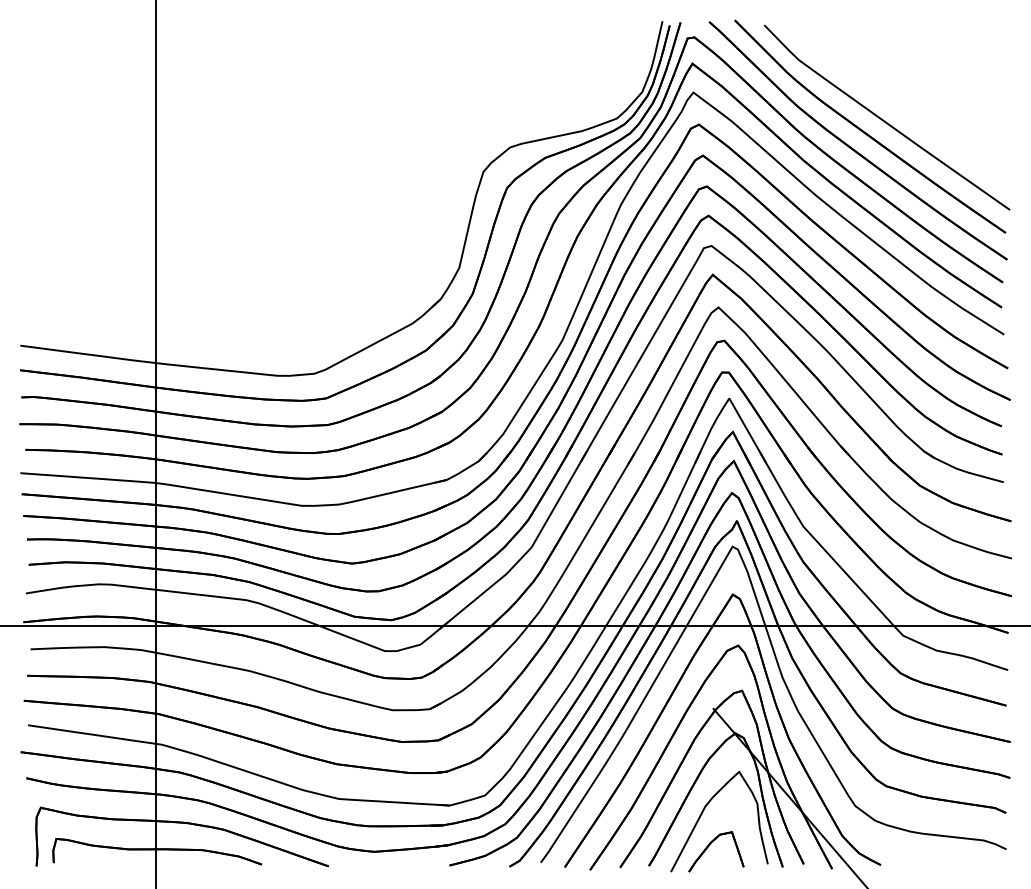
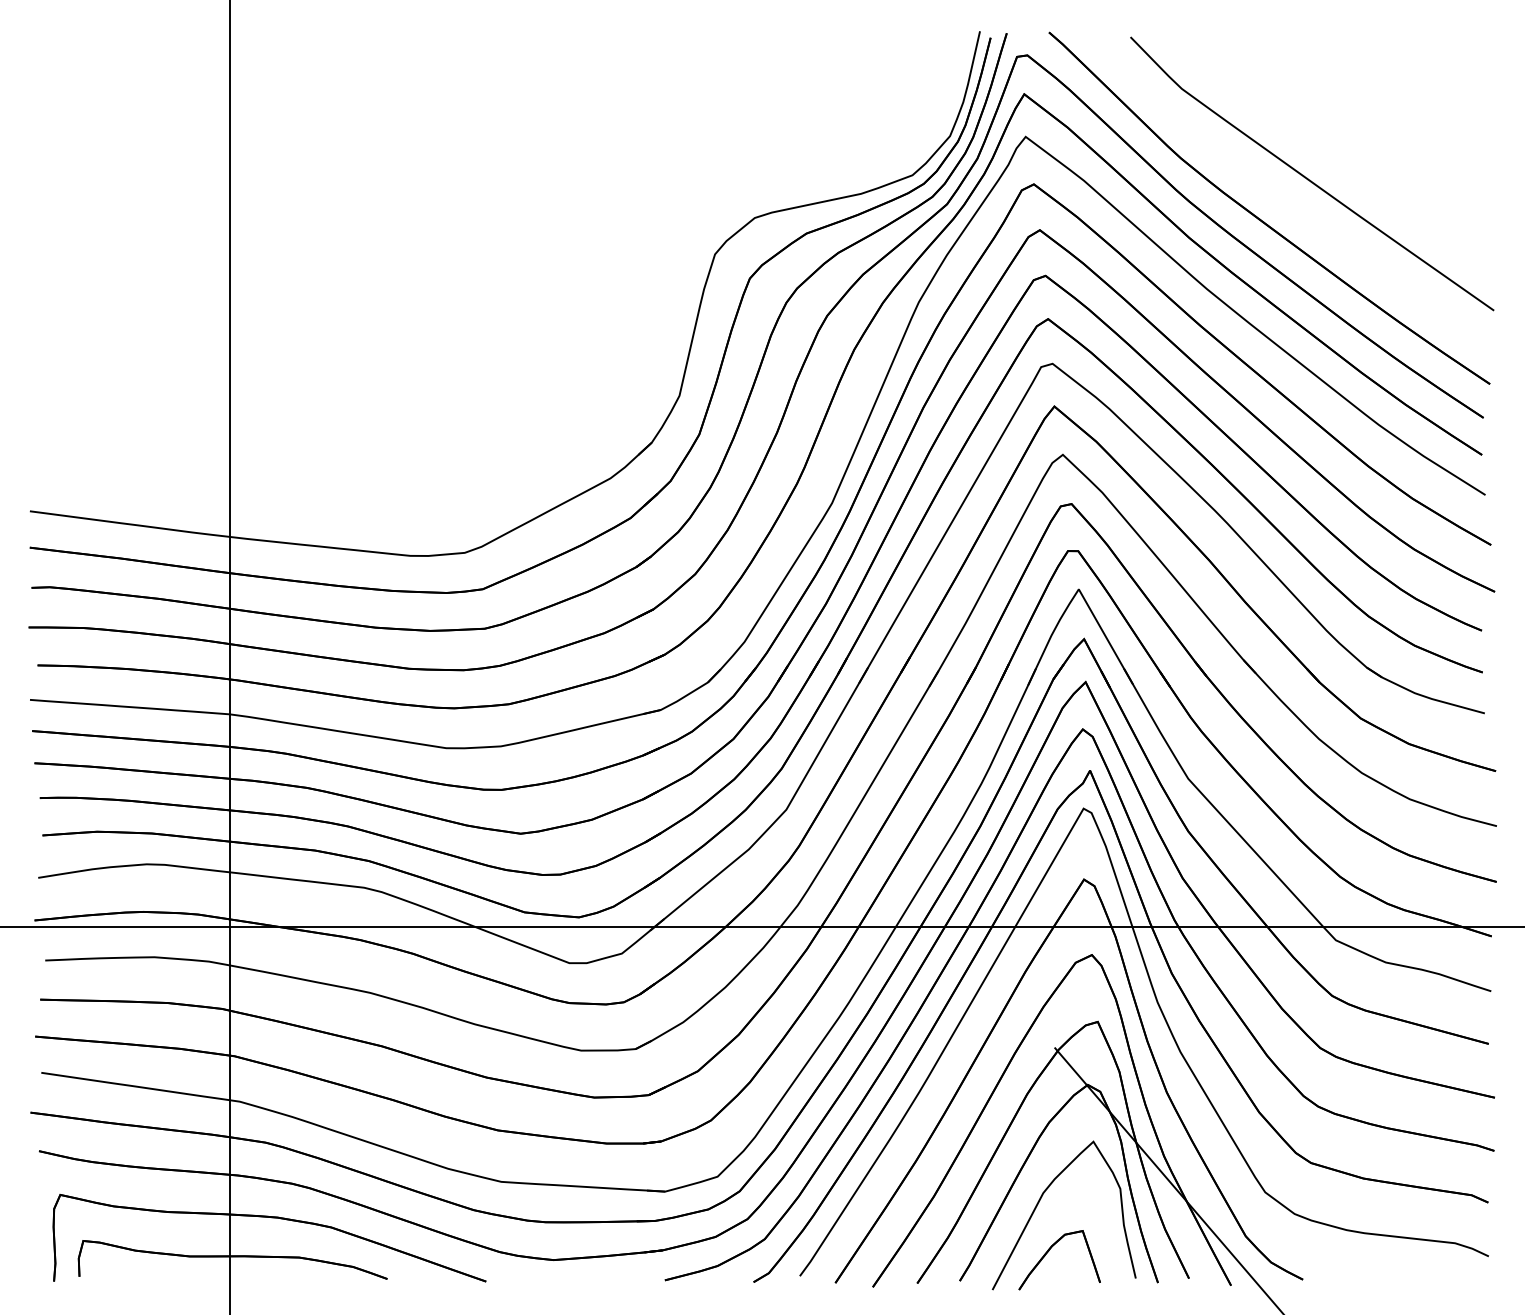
part: (866, 132) -> (1281, 195), removed

